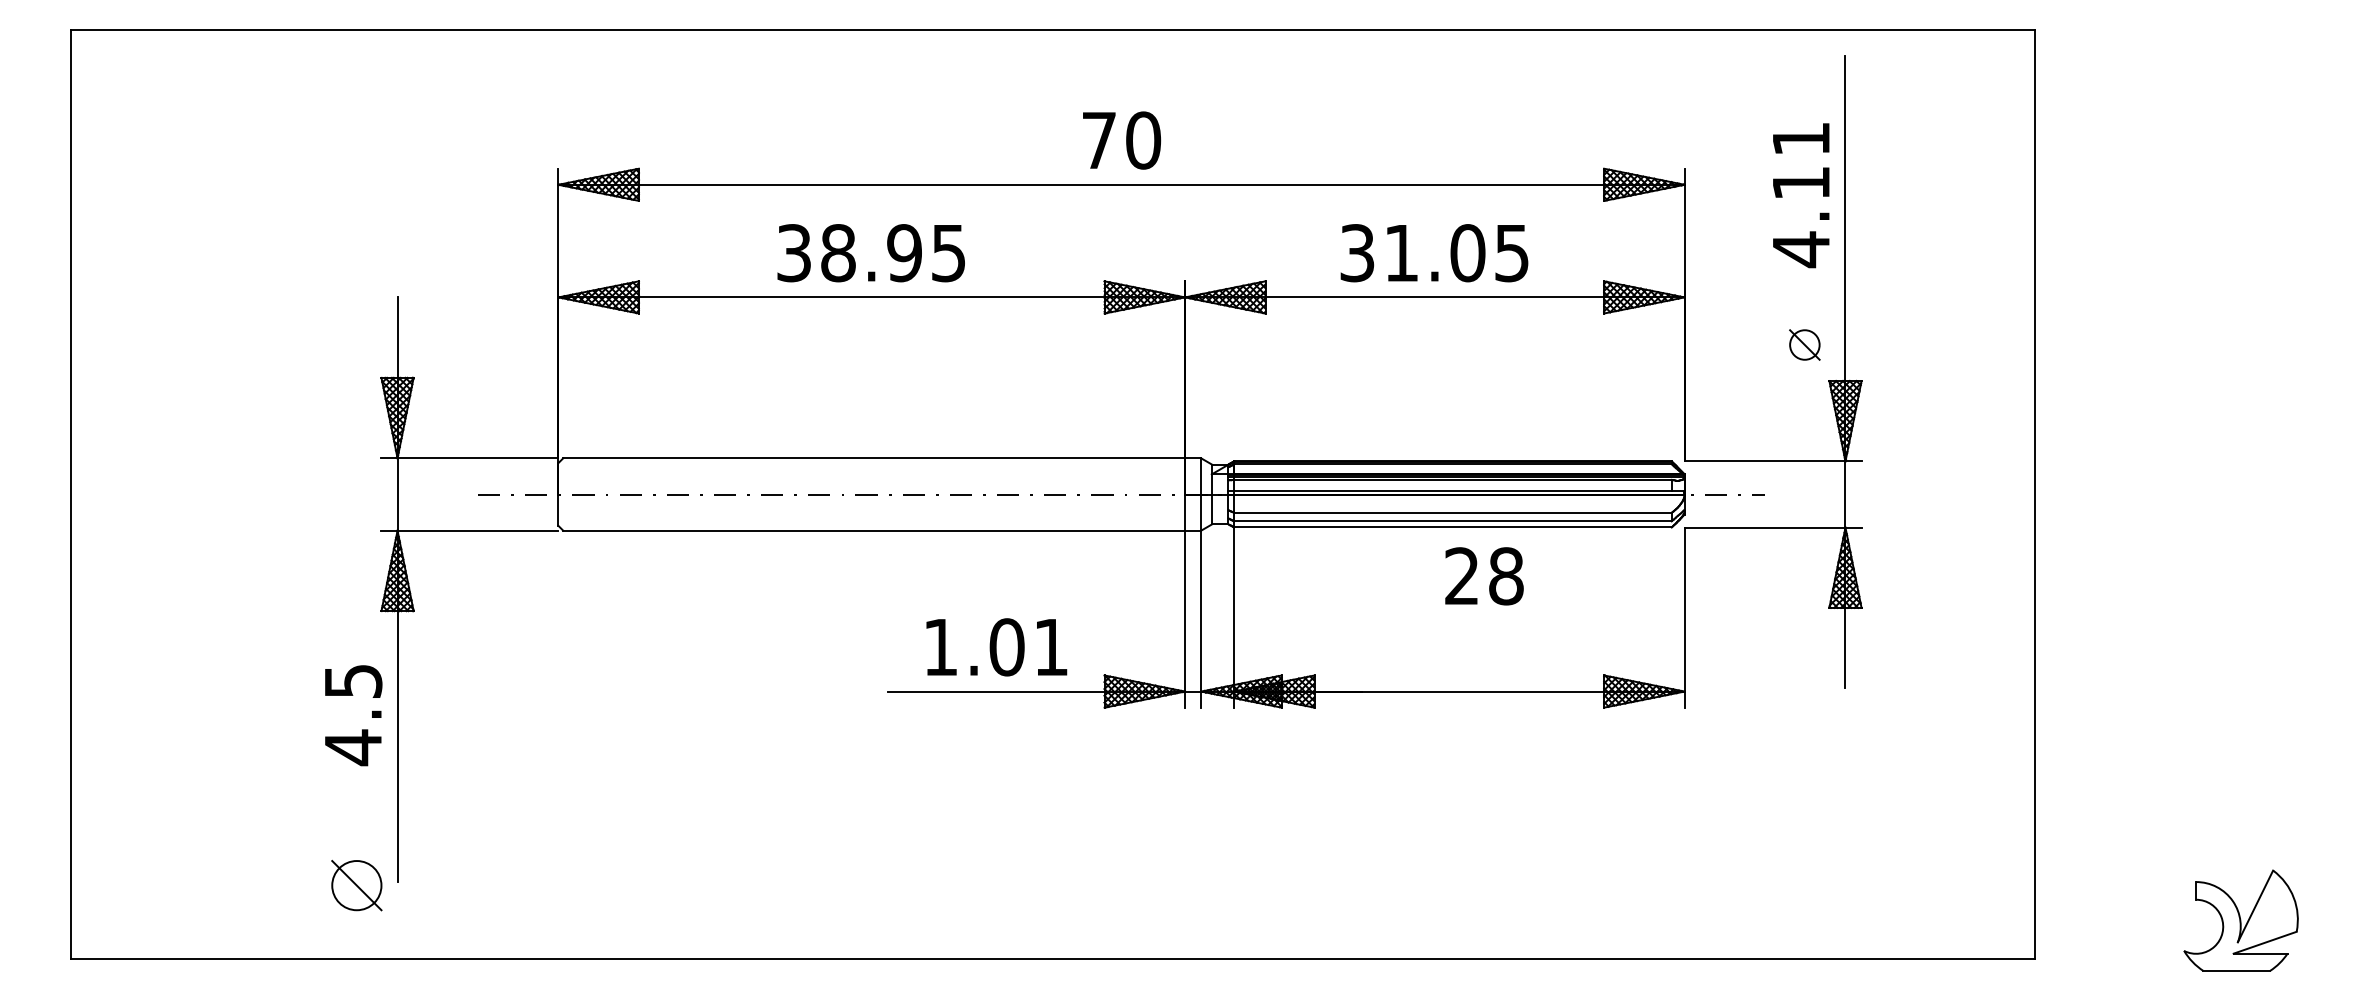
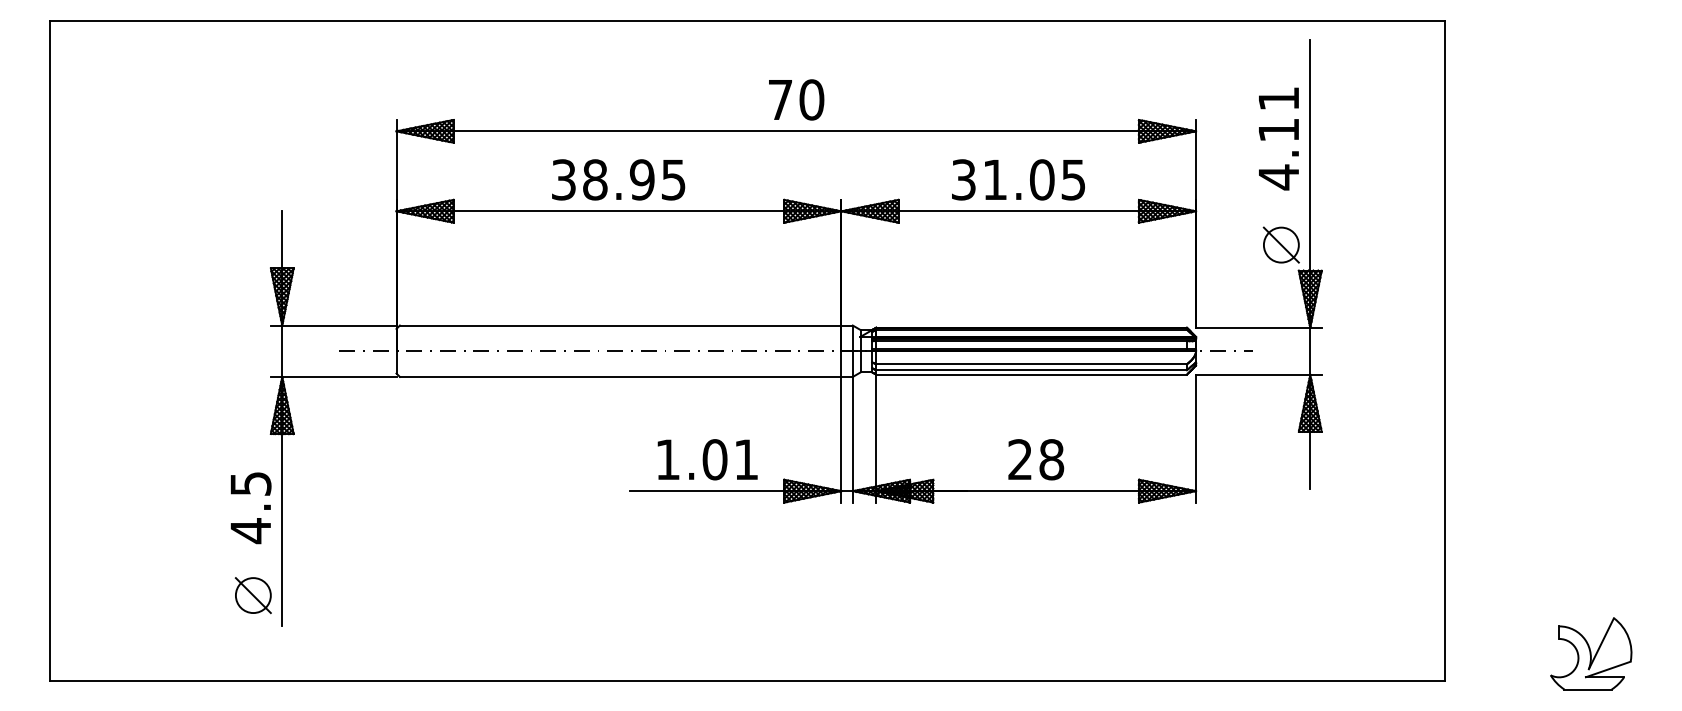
part: (1804, 344) -> (1281, 244), size x1.67
text: (1484, 576) -> (1036, 459), moved
part: (356, 885) -> (253, 595), moved

